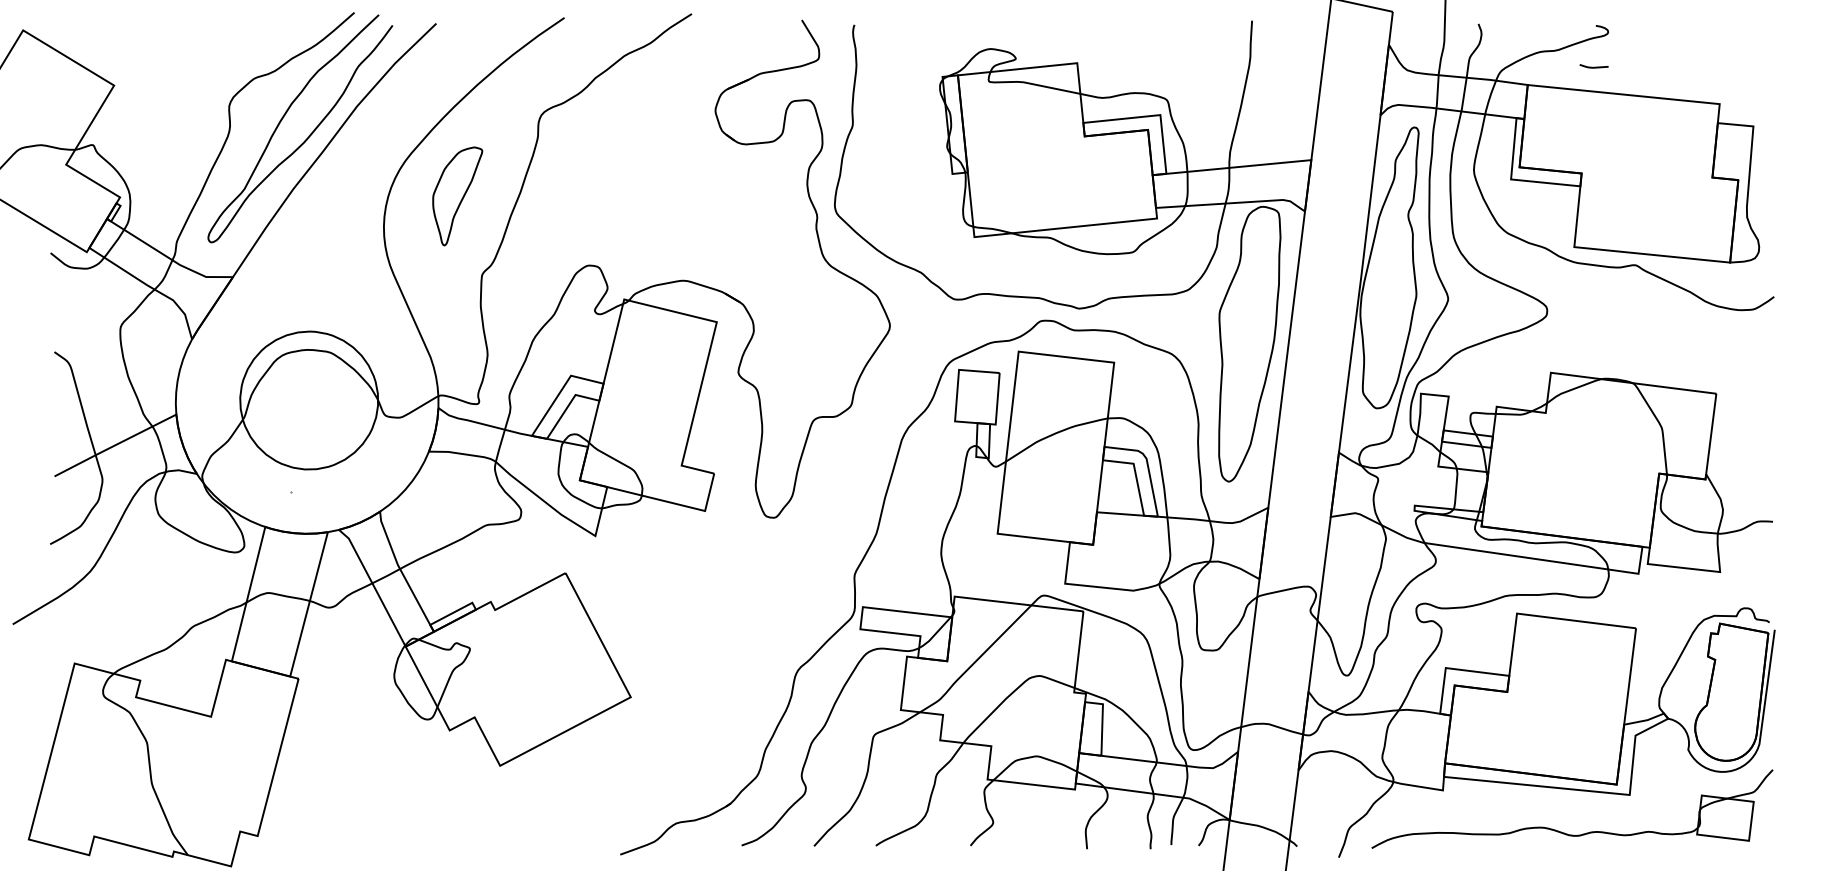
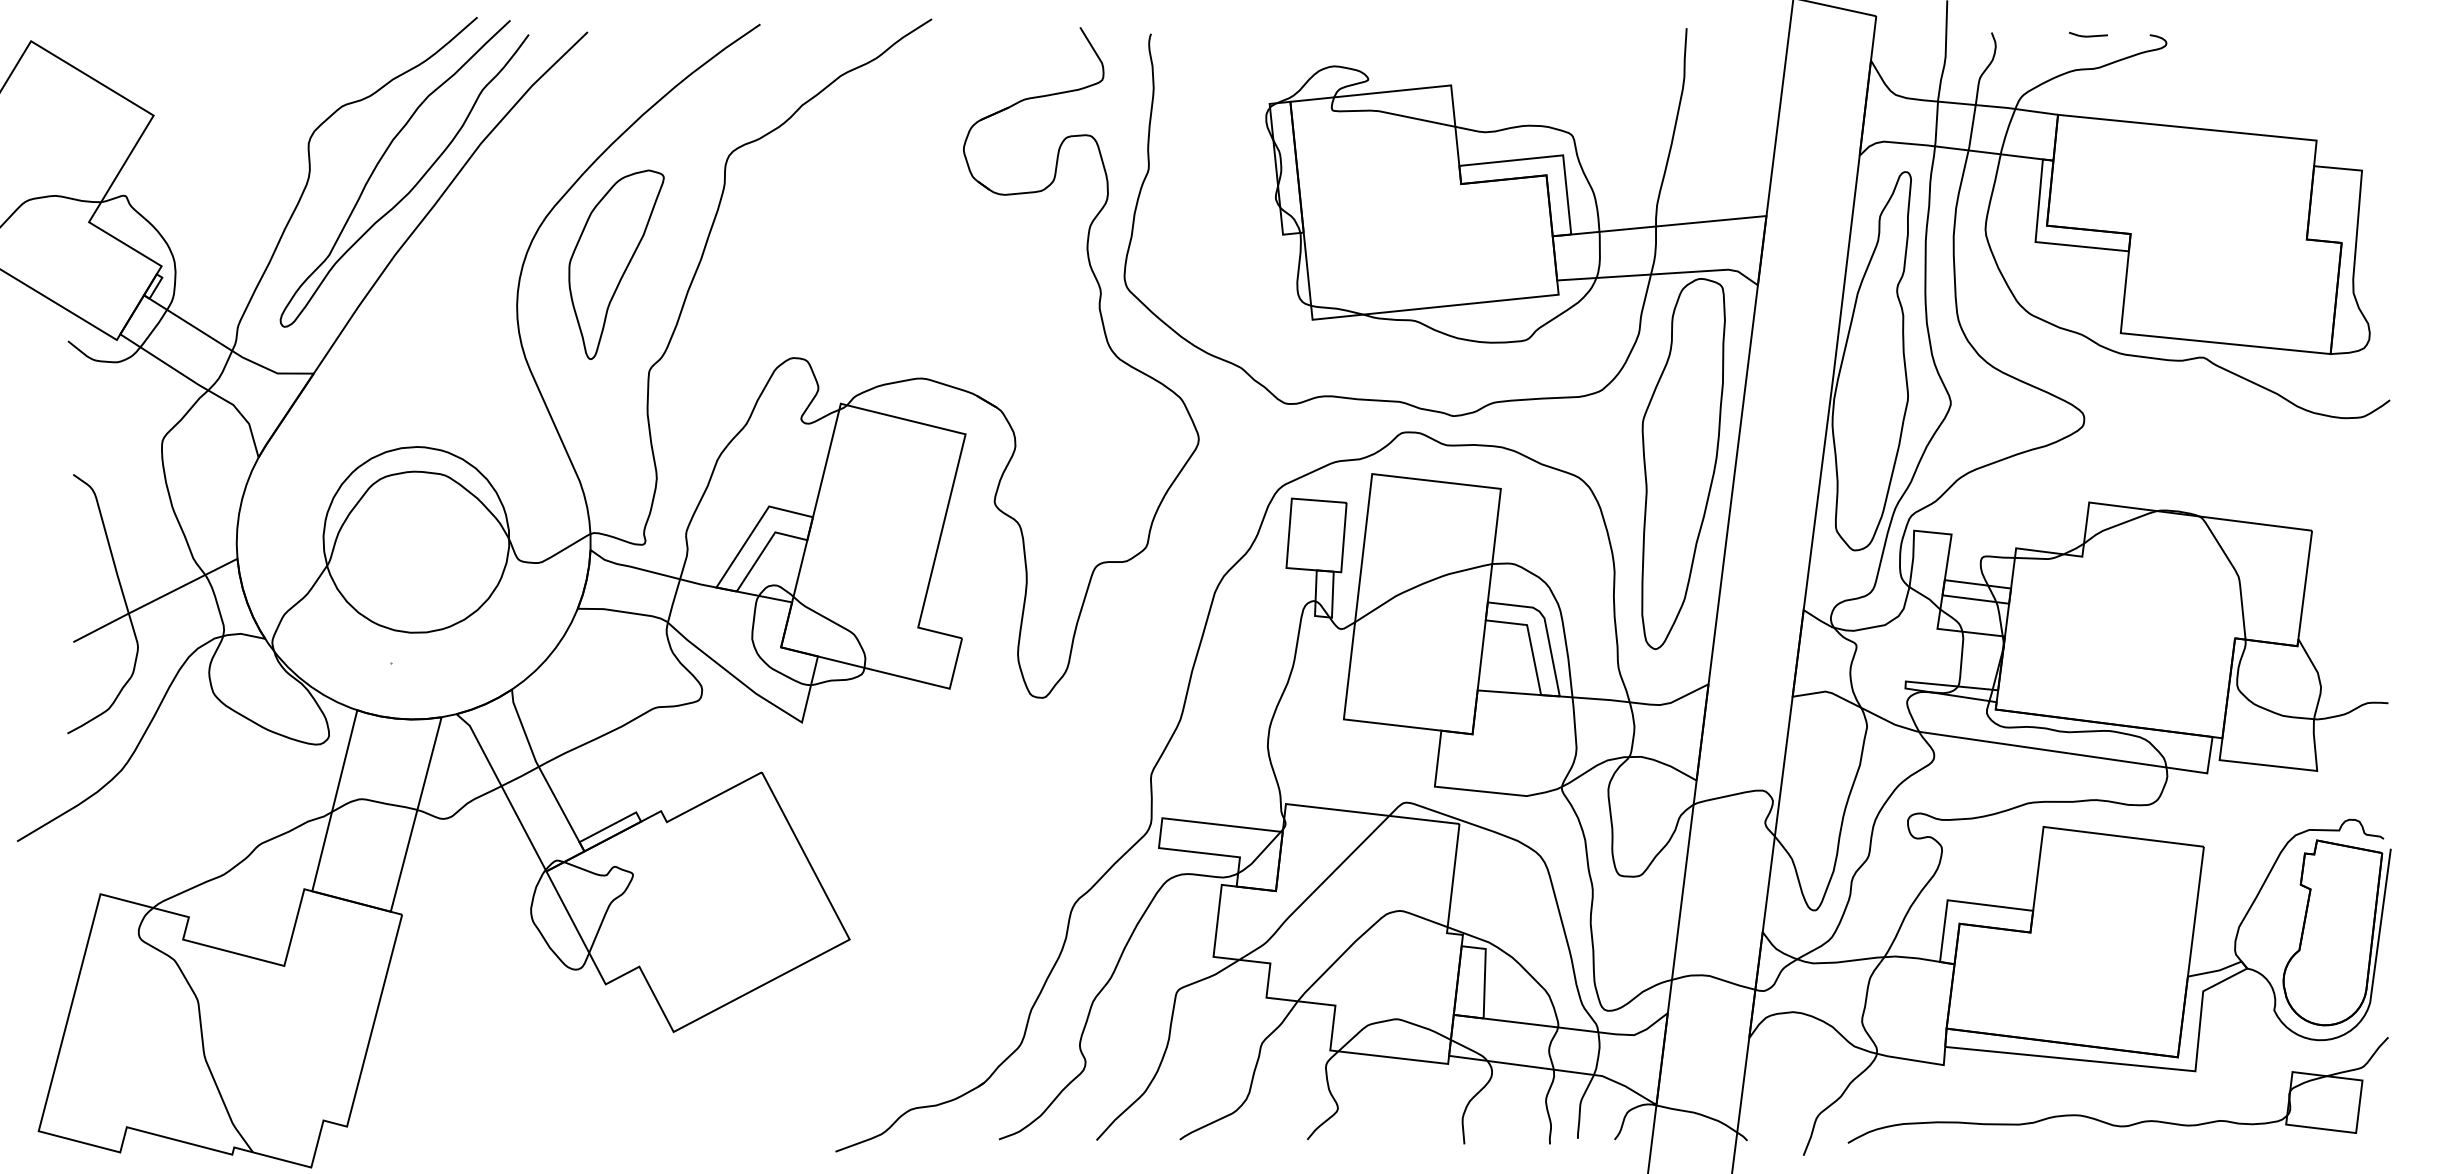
line: (1594, 66) -> (2088, 35), moved
part: (457, 196) -> (616, 264), size x1.43

